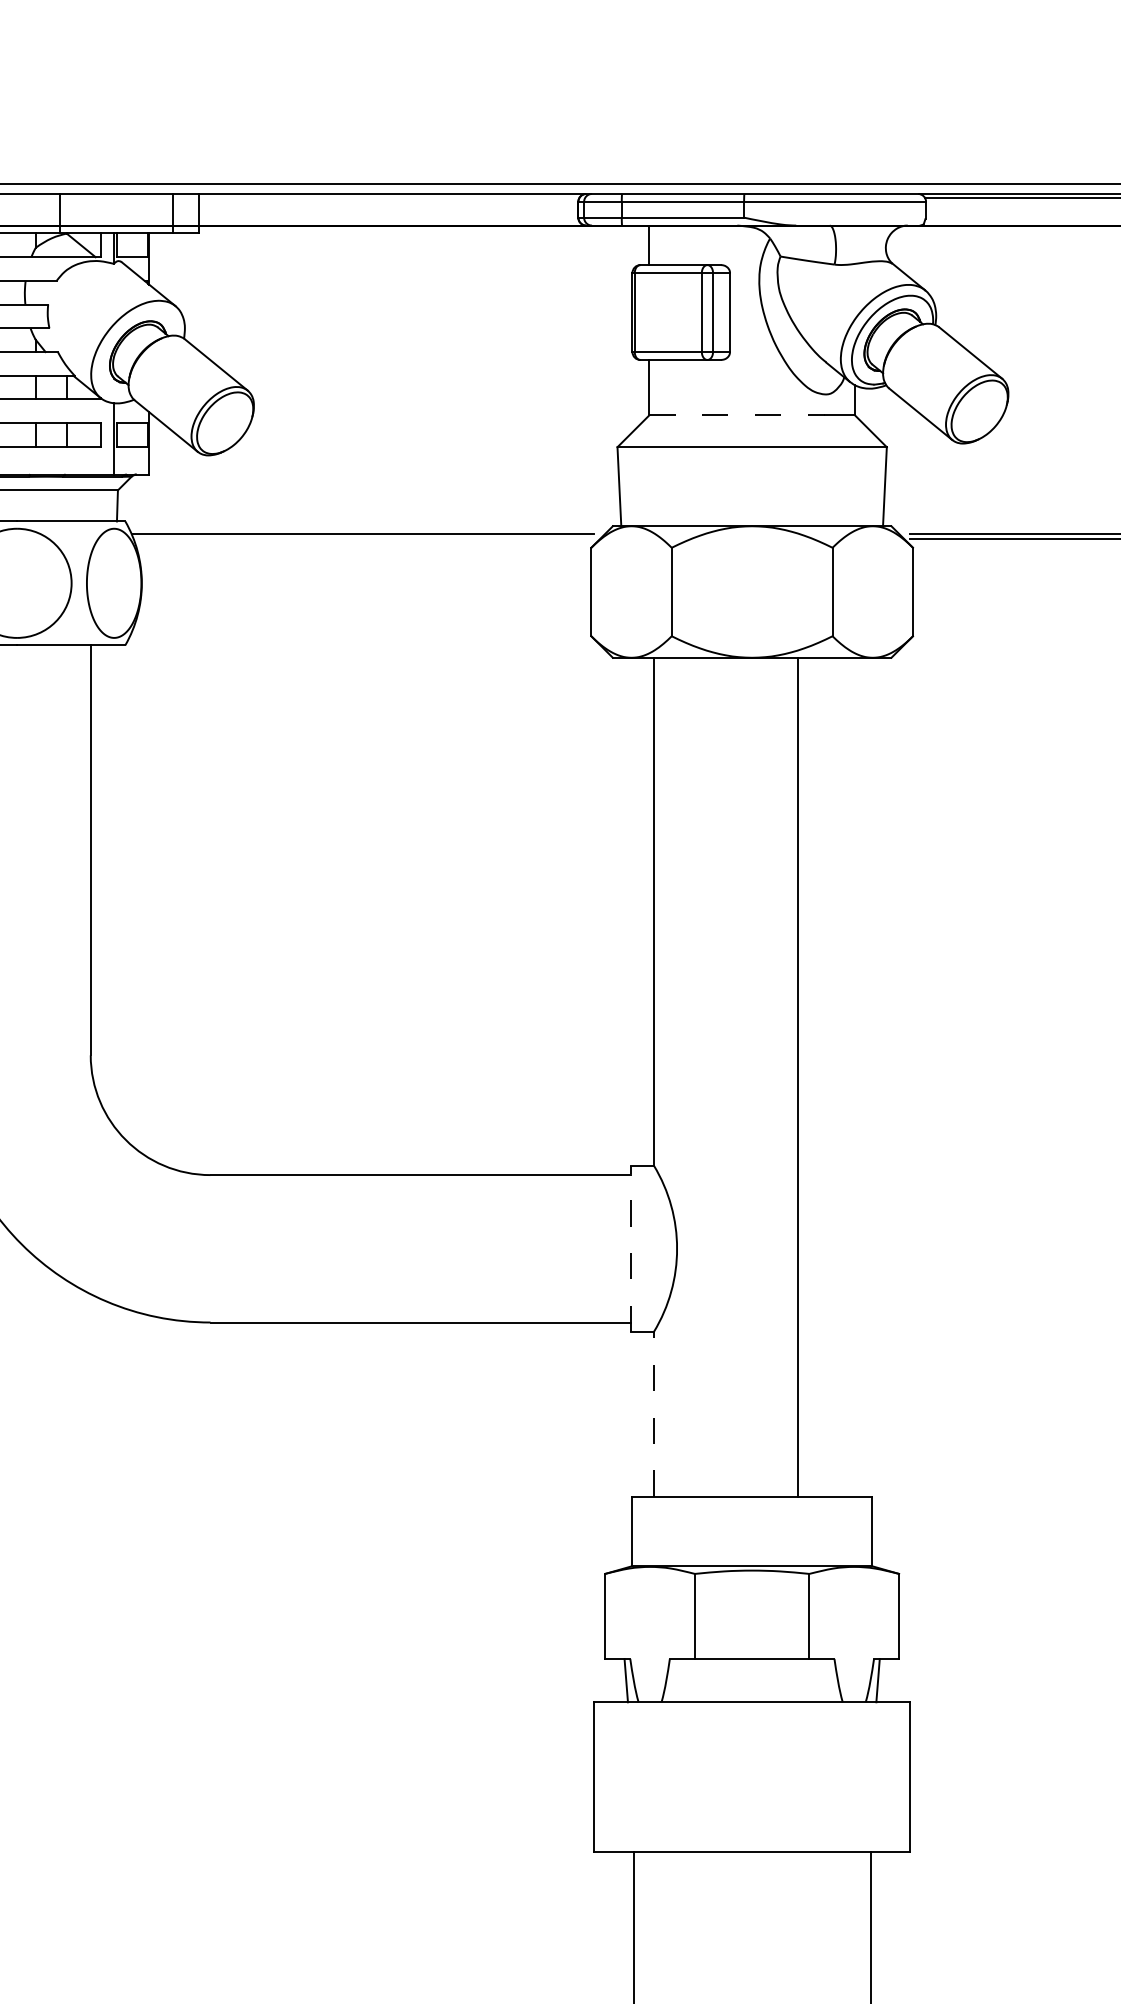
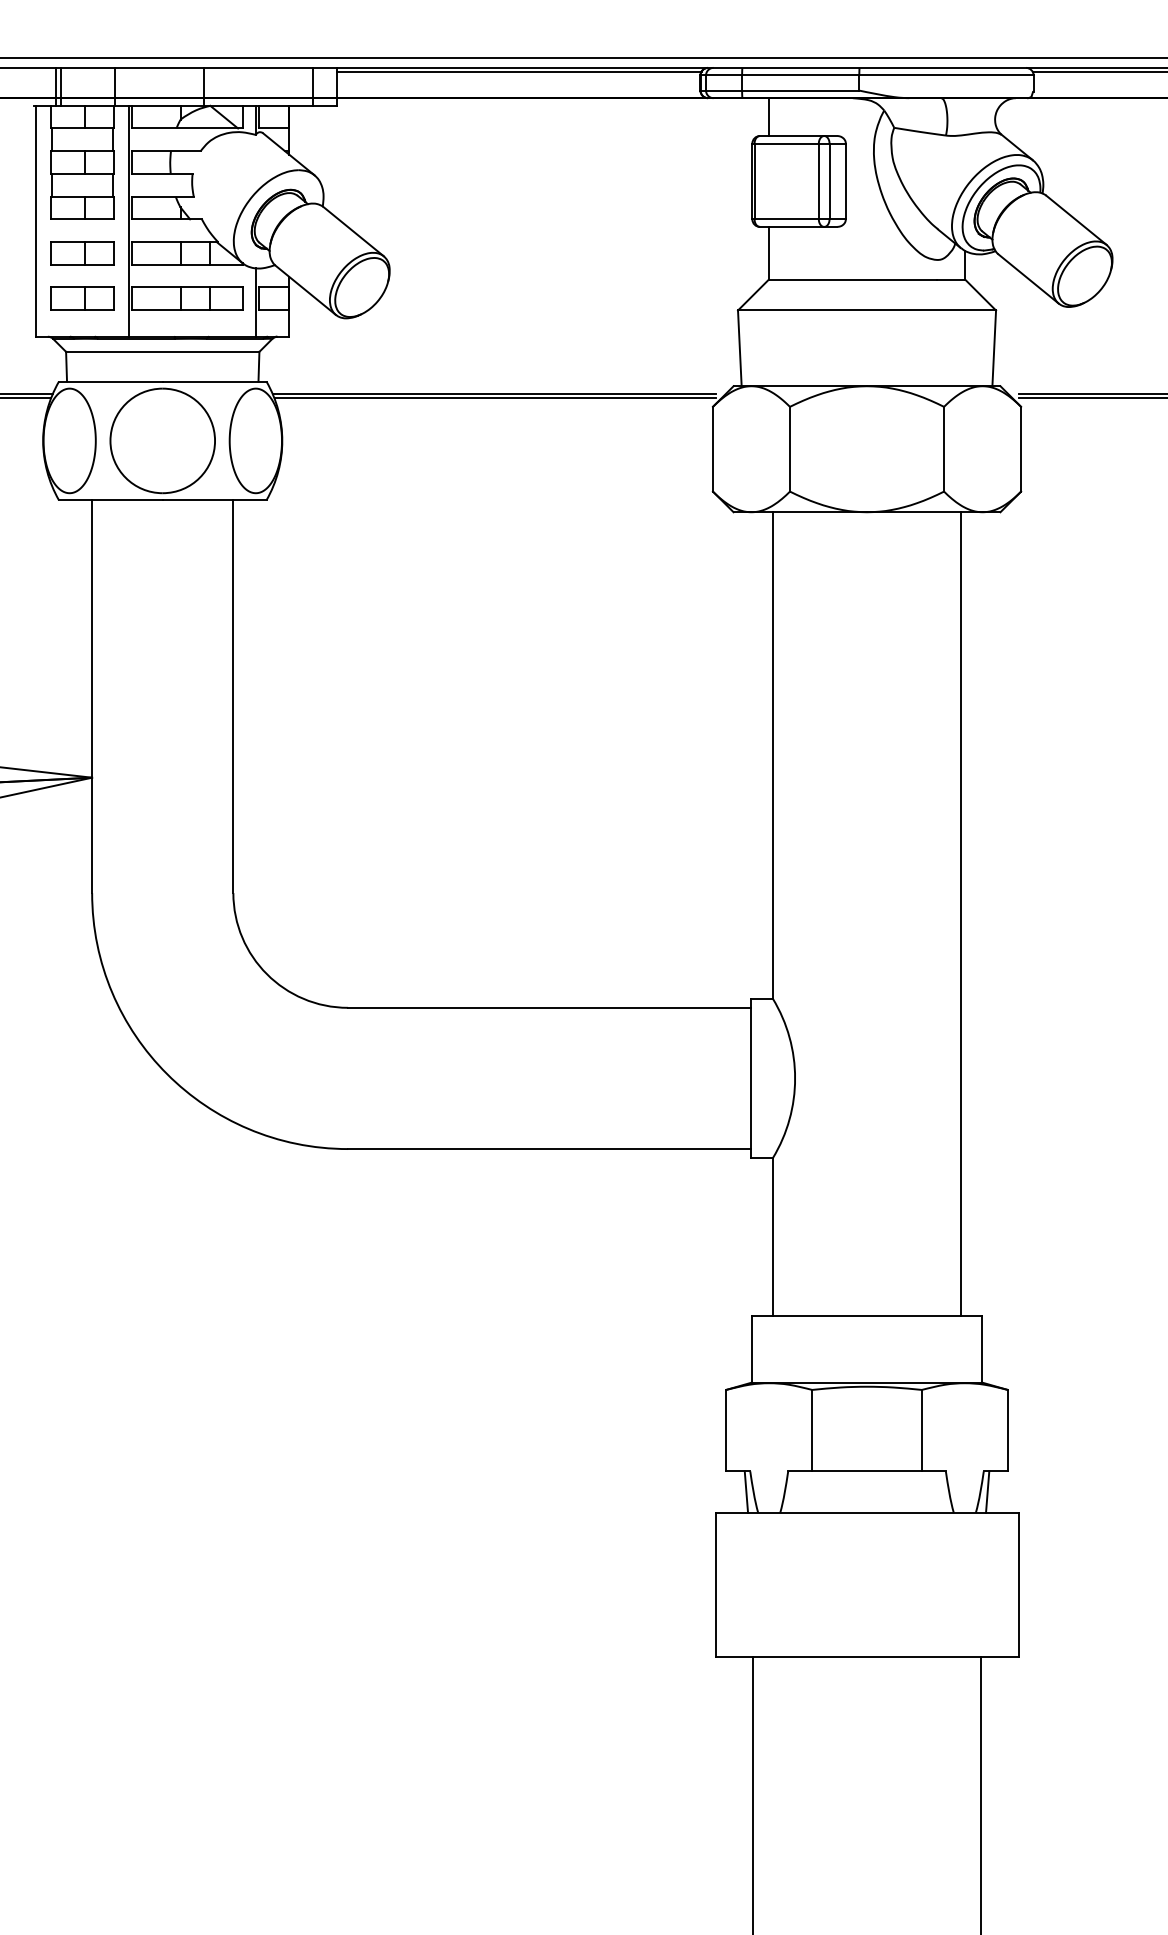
line: (388, 197) -> (518, 71), added
line: (738, 414) -> (853, 279), dashed -> solid
line: (363, 539) -> (494, 398), added
line: (798, 1076) -> (961, 913), moved
line: (630, 1248) -> (750, 1078), dashed -> solid
line: (653, 1413) -> (772, 1236), dashed -> solid

